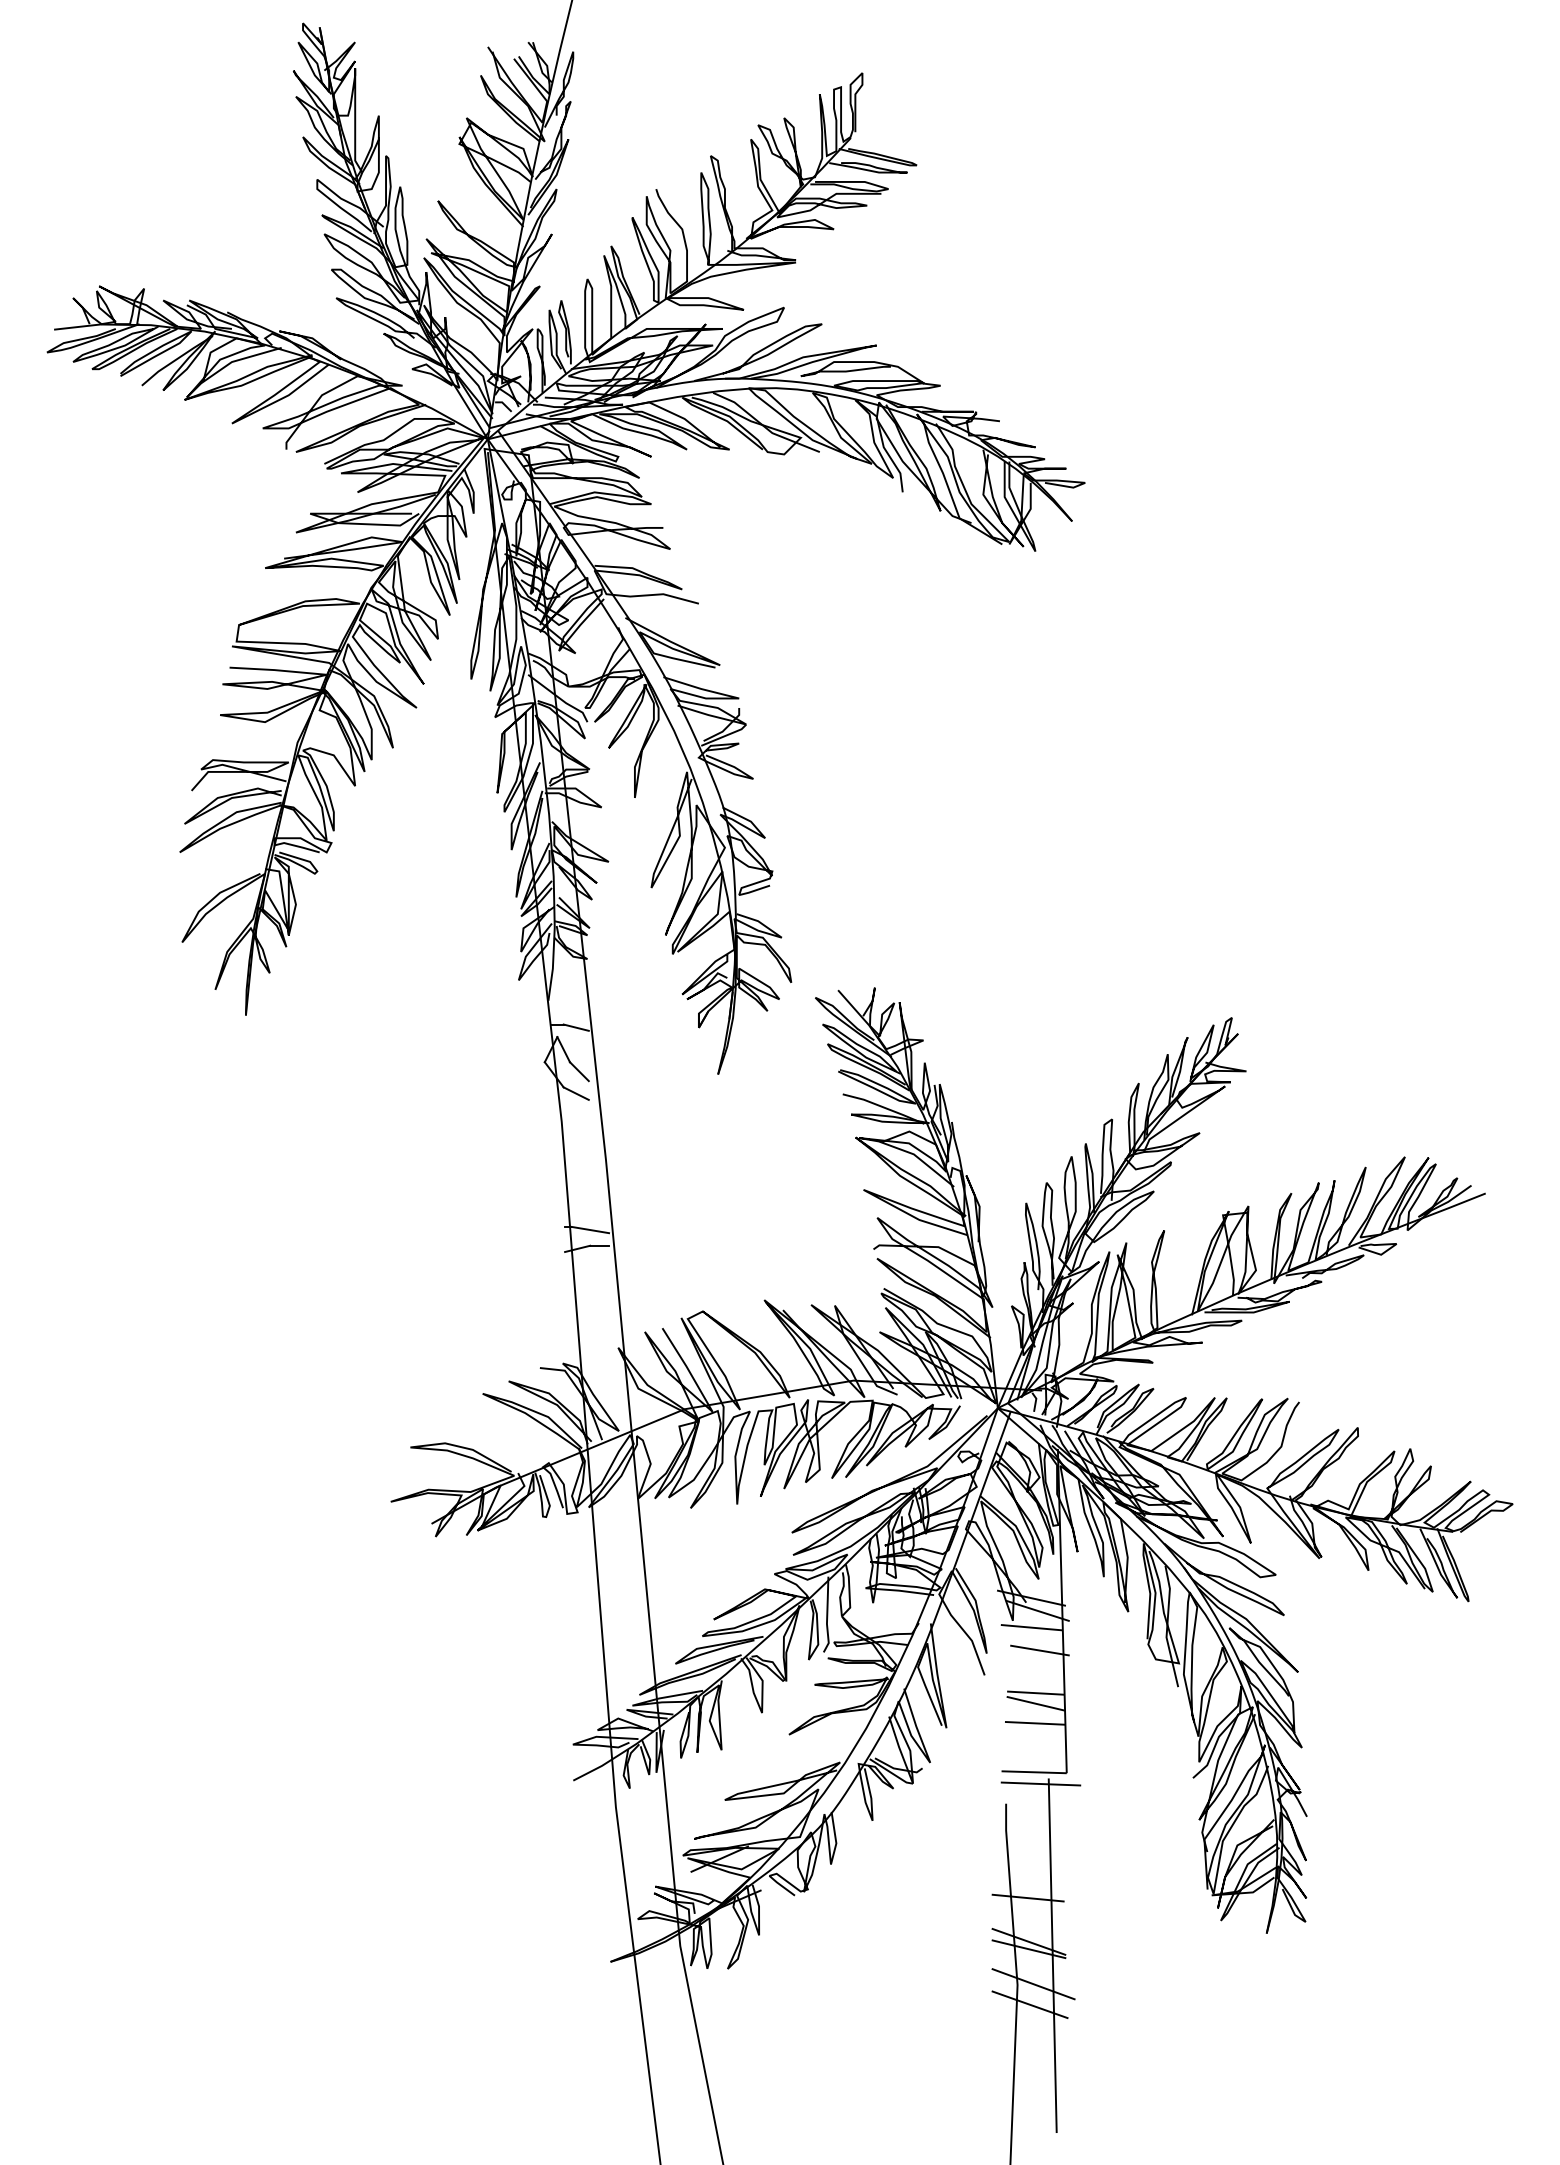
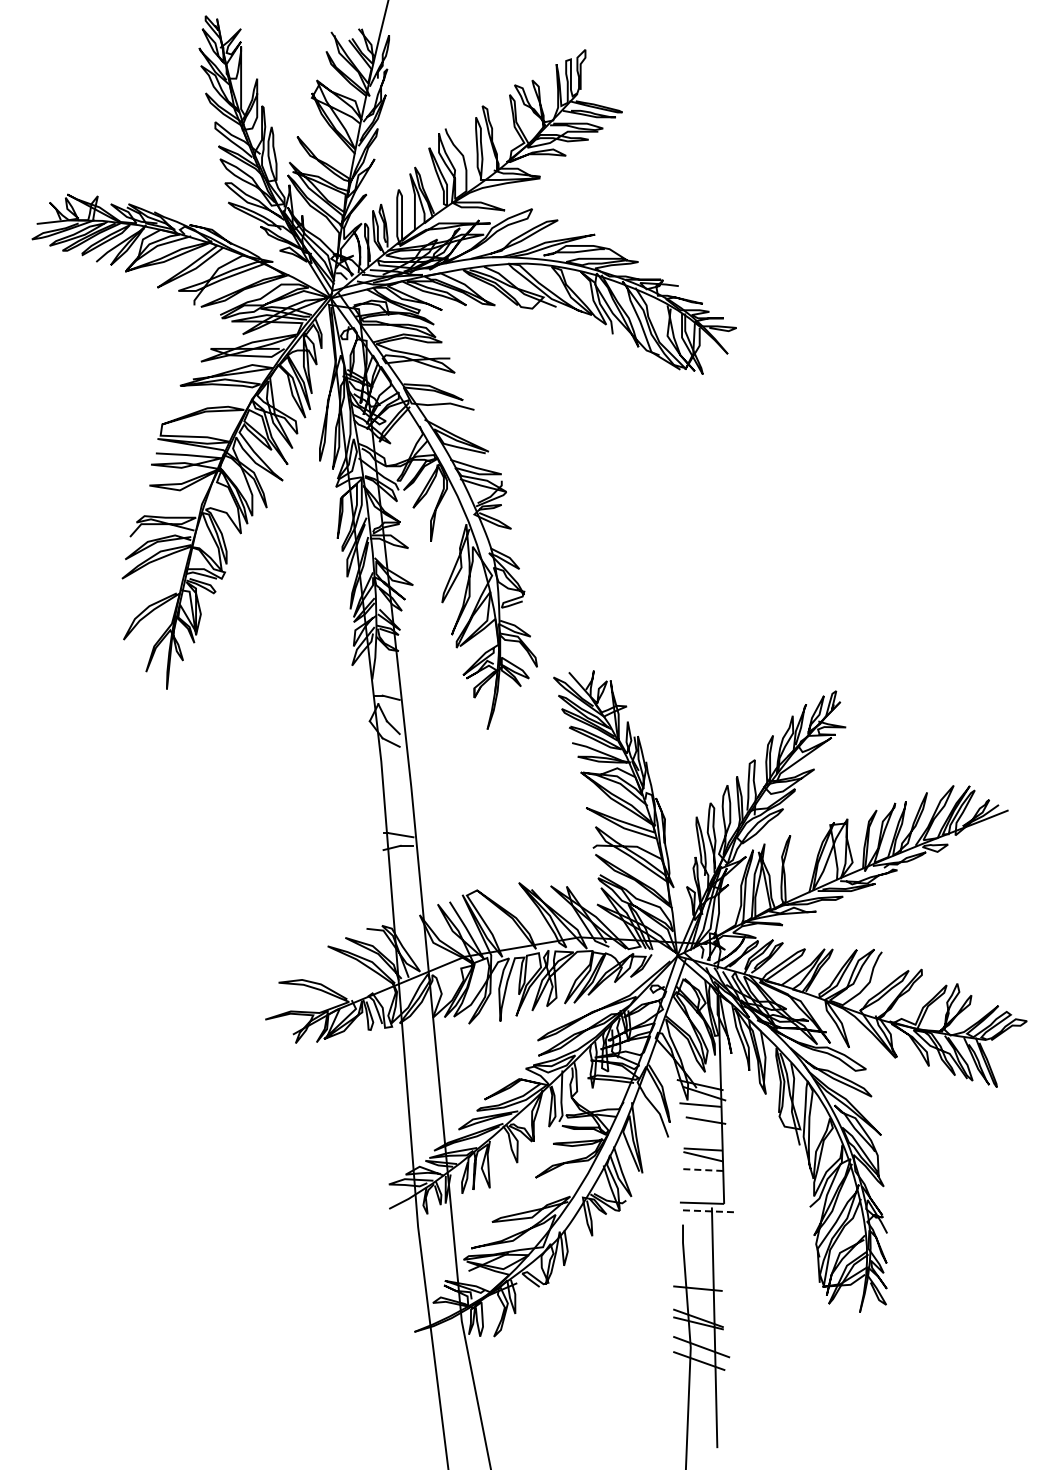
line: (1034, 1724) -> (702, 1170), solid -> dashed
line: (1040, 1784) -> (706, 1211), solid -> dashed

